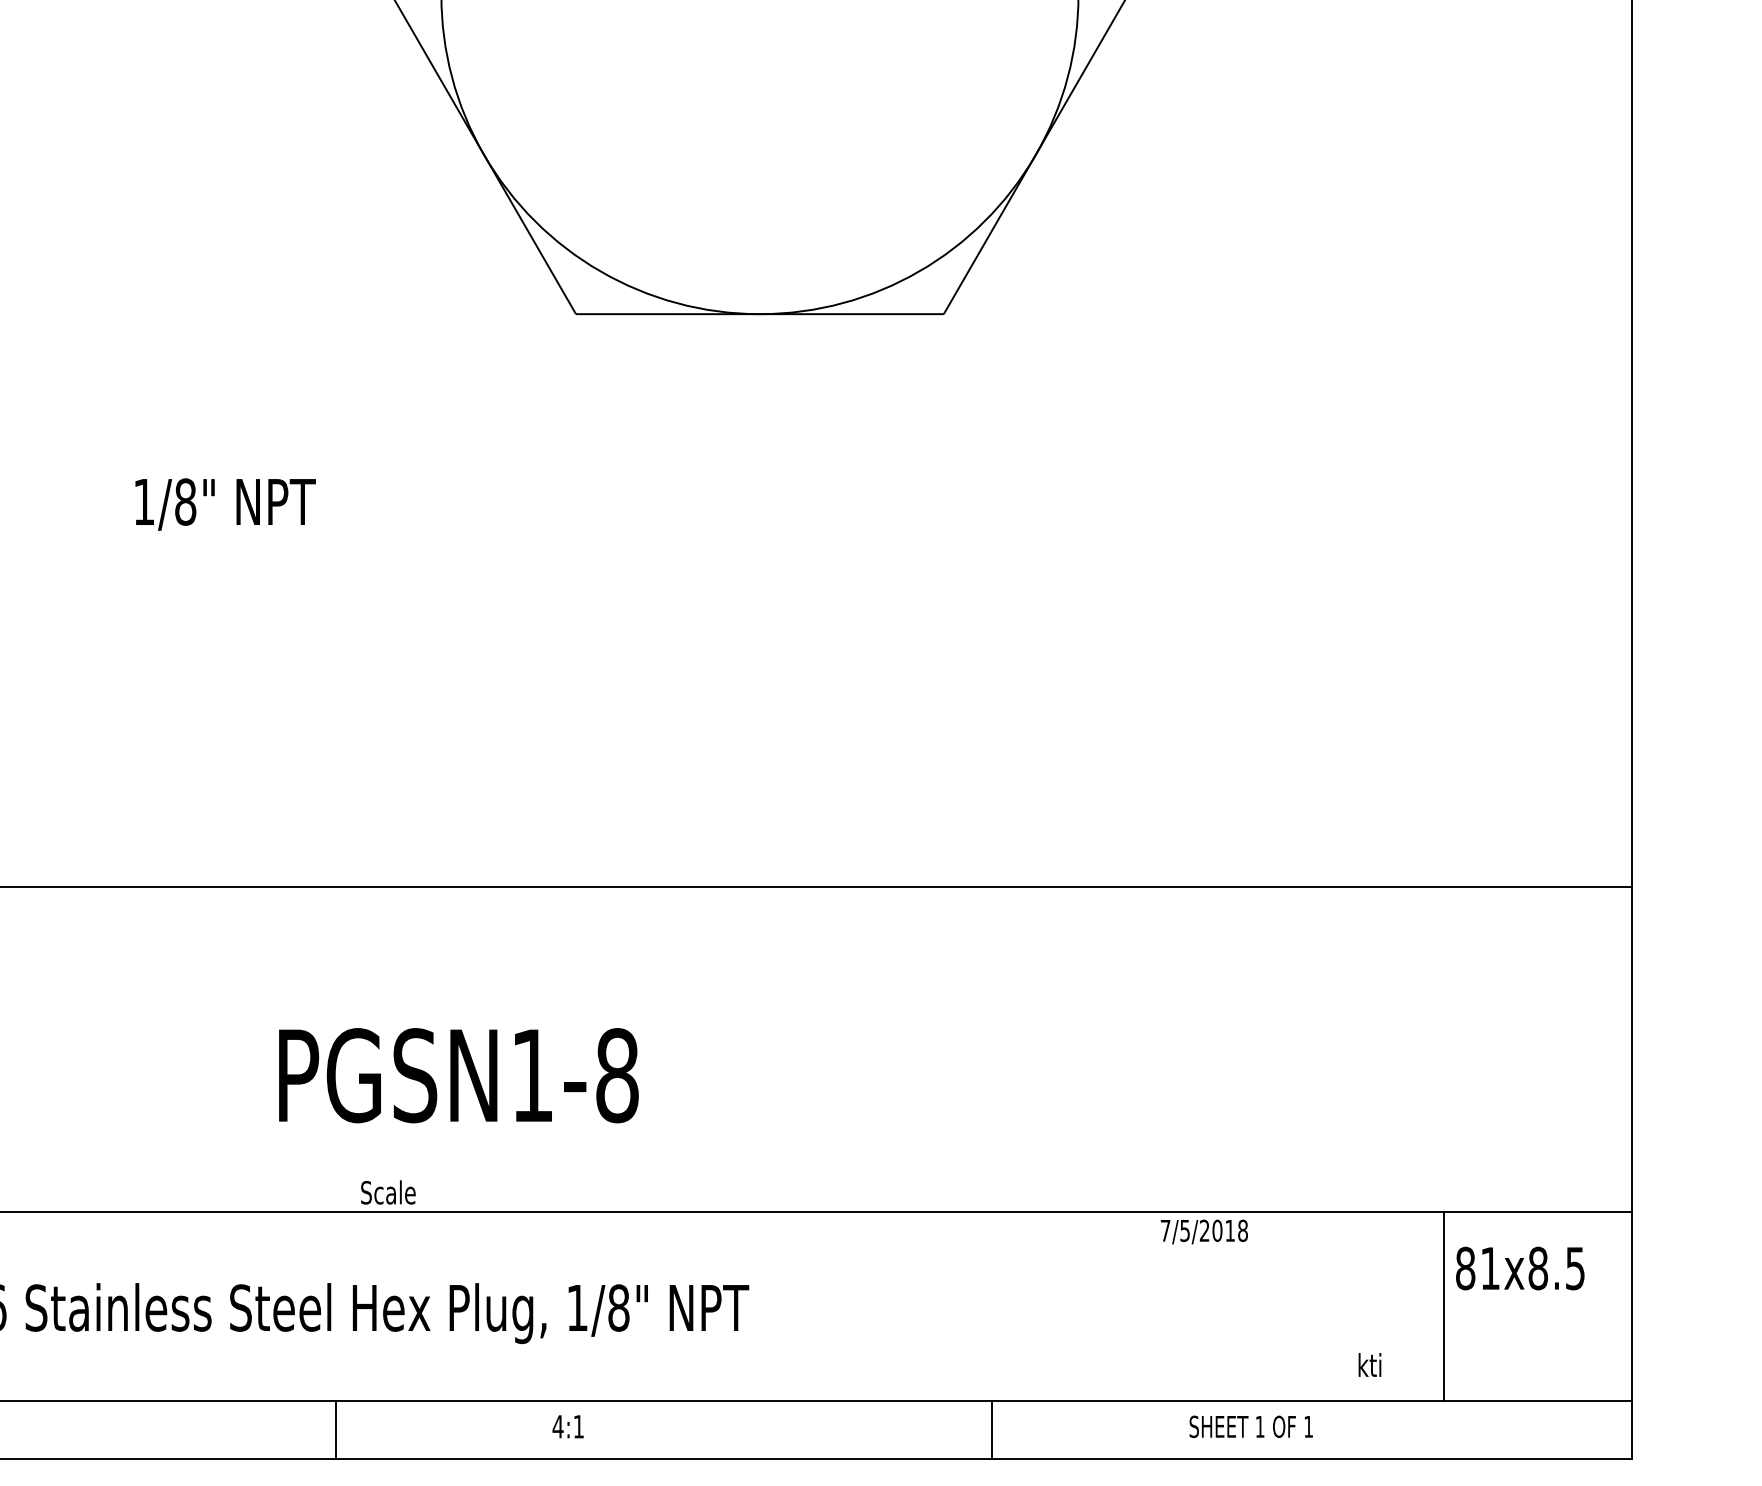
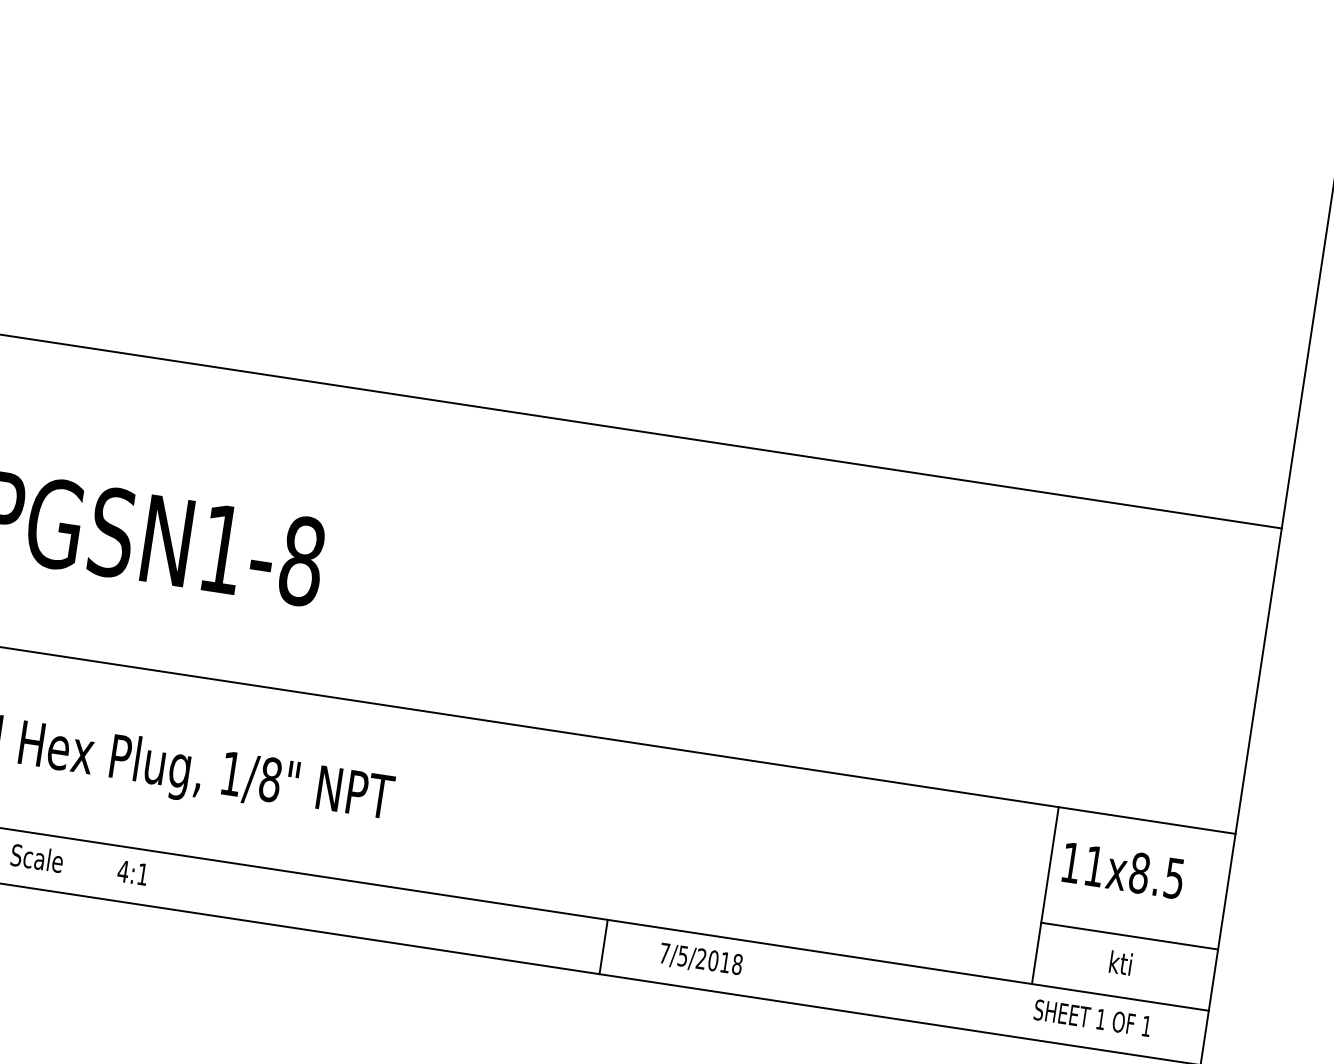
text: (388, 1192) -> (37, 858), moved
text: (1204, 1231) -> (701, 959), moved
text: (1465, 1268) -> (1071, 862), 81x8.5 -> 11x8.5
line: (1537, 1335) -> (1129, 936), added
text: (1369, 1364) -> (1120, 962), moved
text: (567, 1426) -> (132, 872), moved
text: (1250, 1426) -> (1091, 1017), moved

